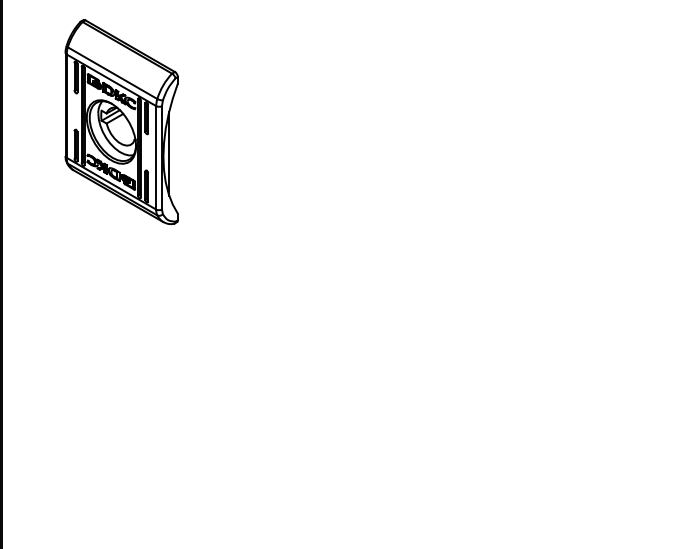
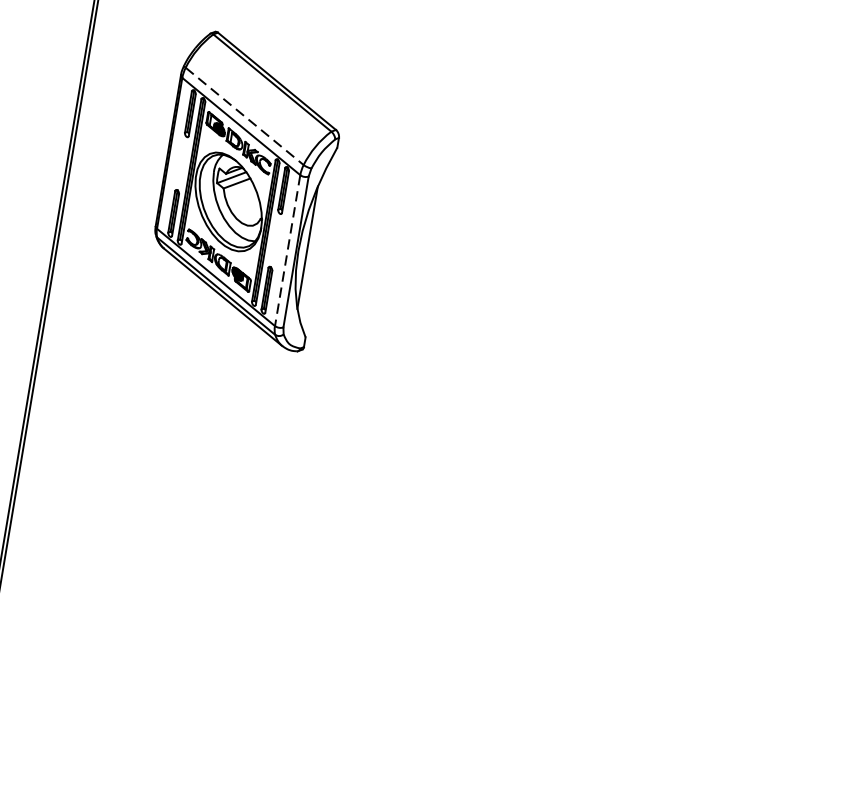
line: (112, 73) -> (244, 116), solid -> dashed
line: (156, 157) -> (288, 250), solid -> dashed

